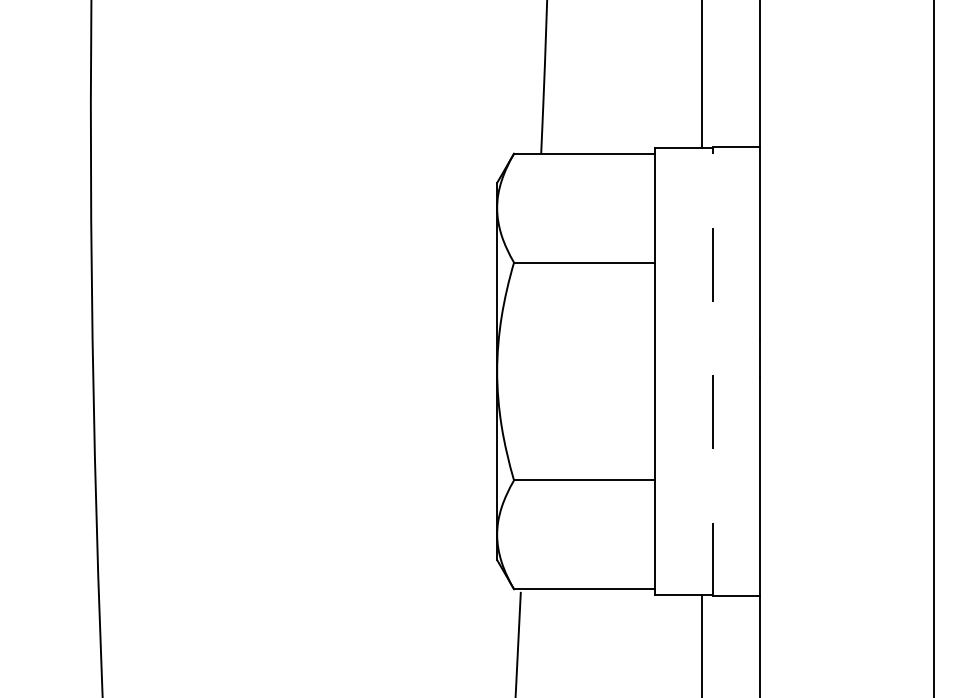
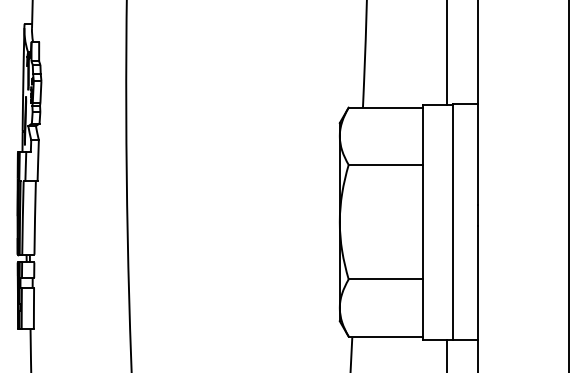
line: (713, 370) -> (453, 221), dashed -> solid

